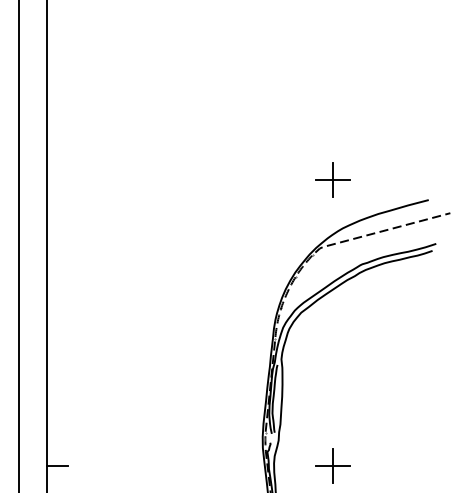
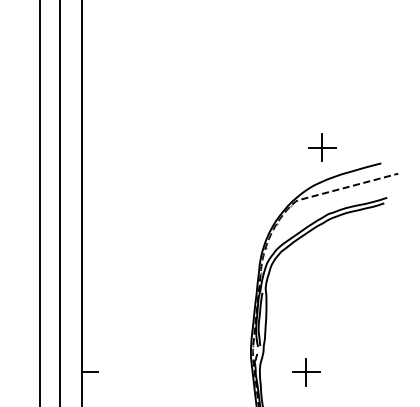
part: (333, 179) -> (322, 147), moved

